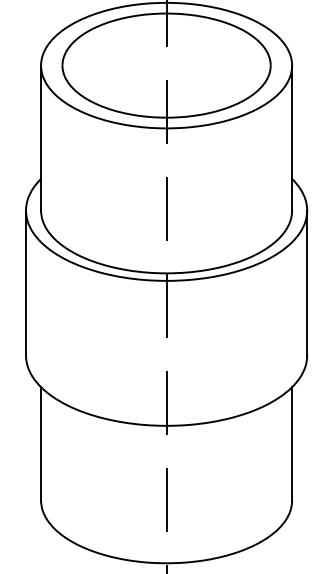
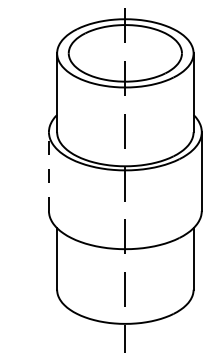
line: (25, 282) -> (48, 171), solid -> dashed

